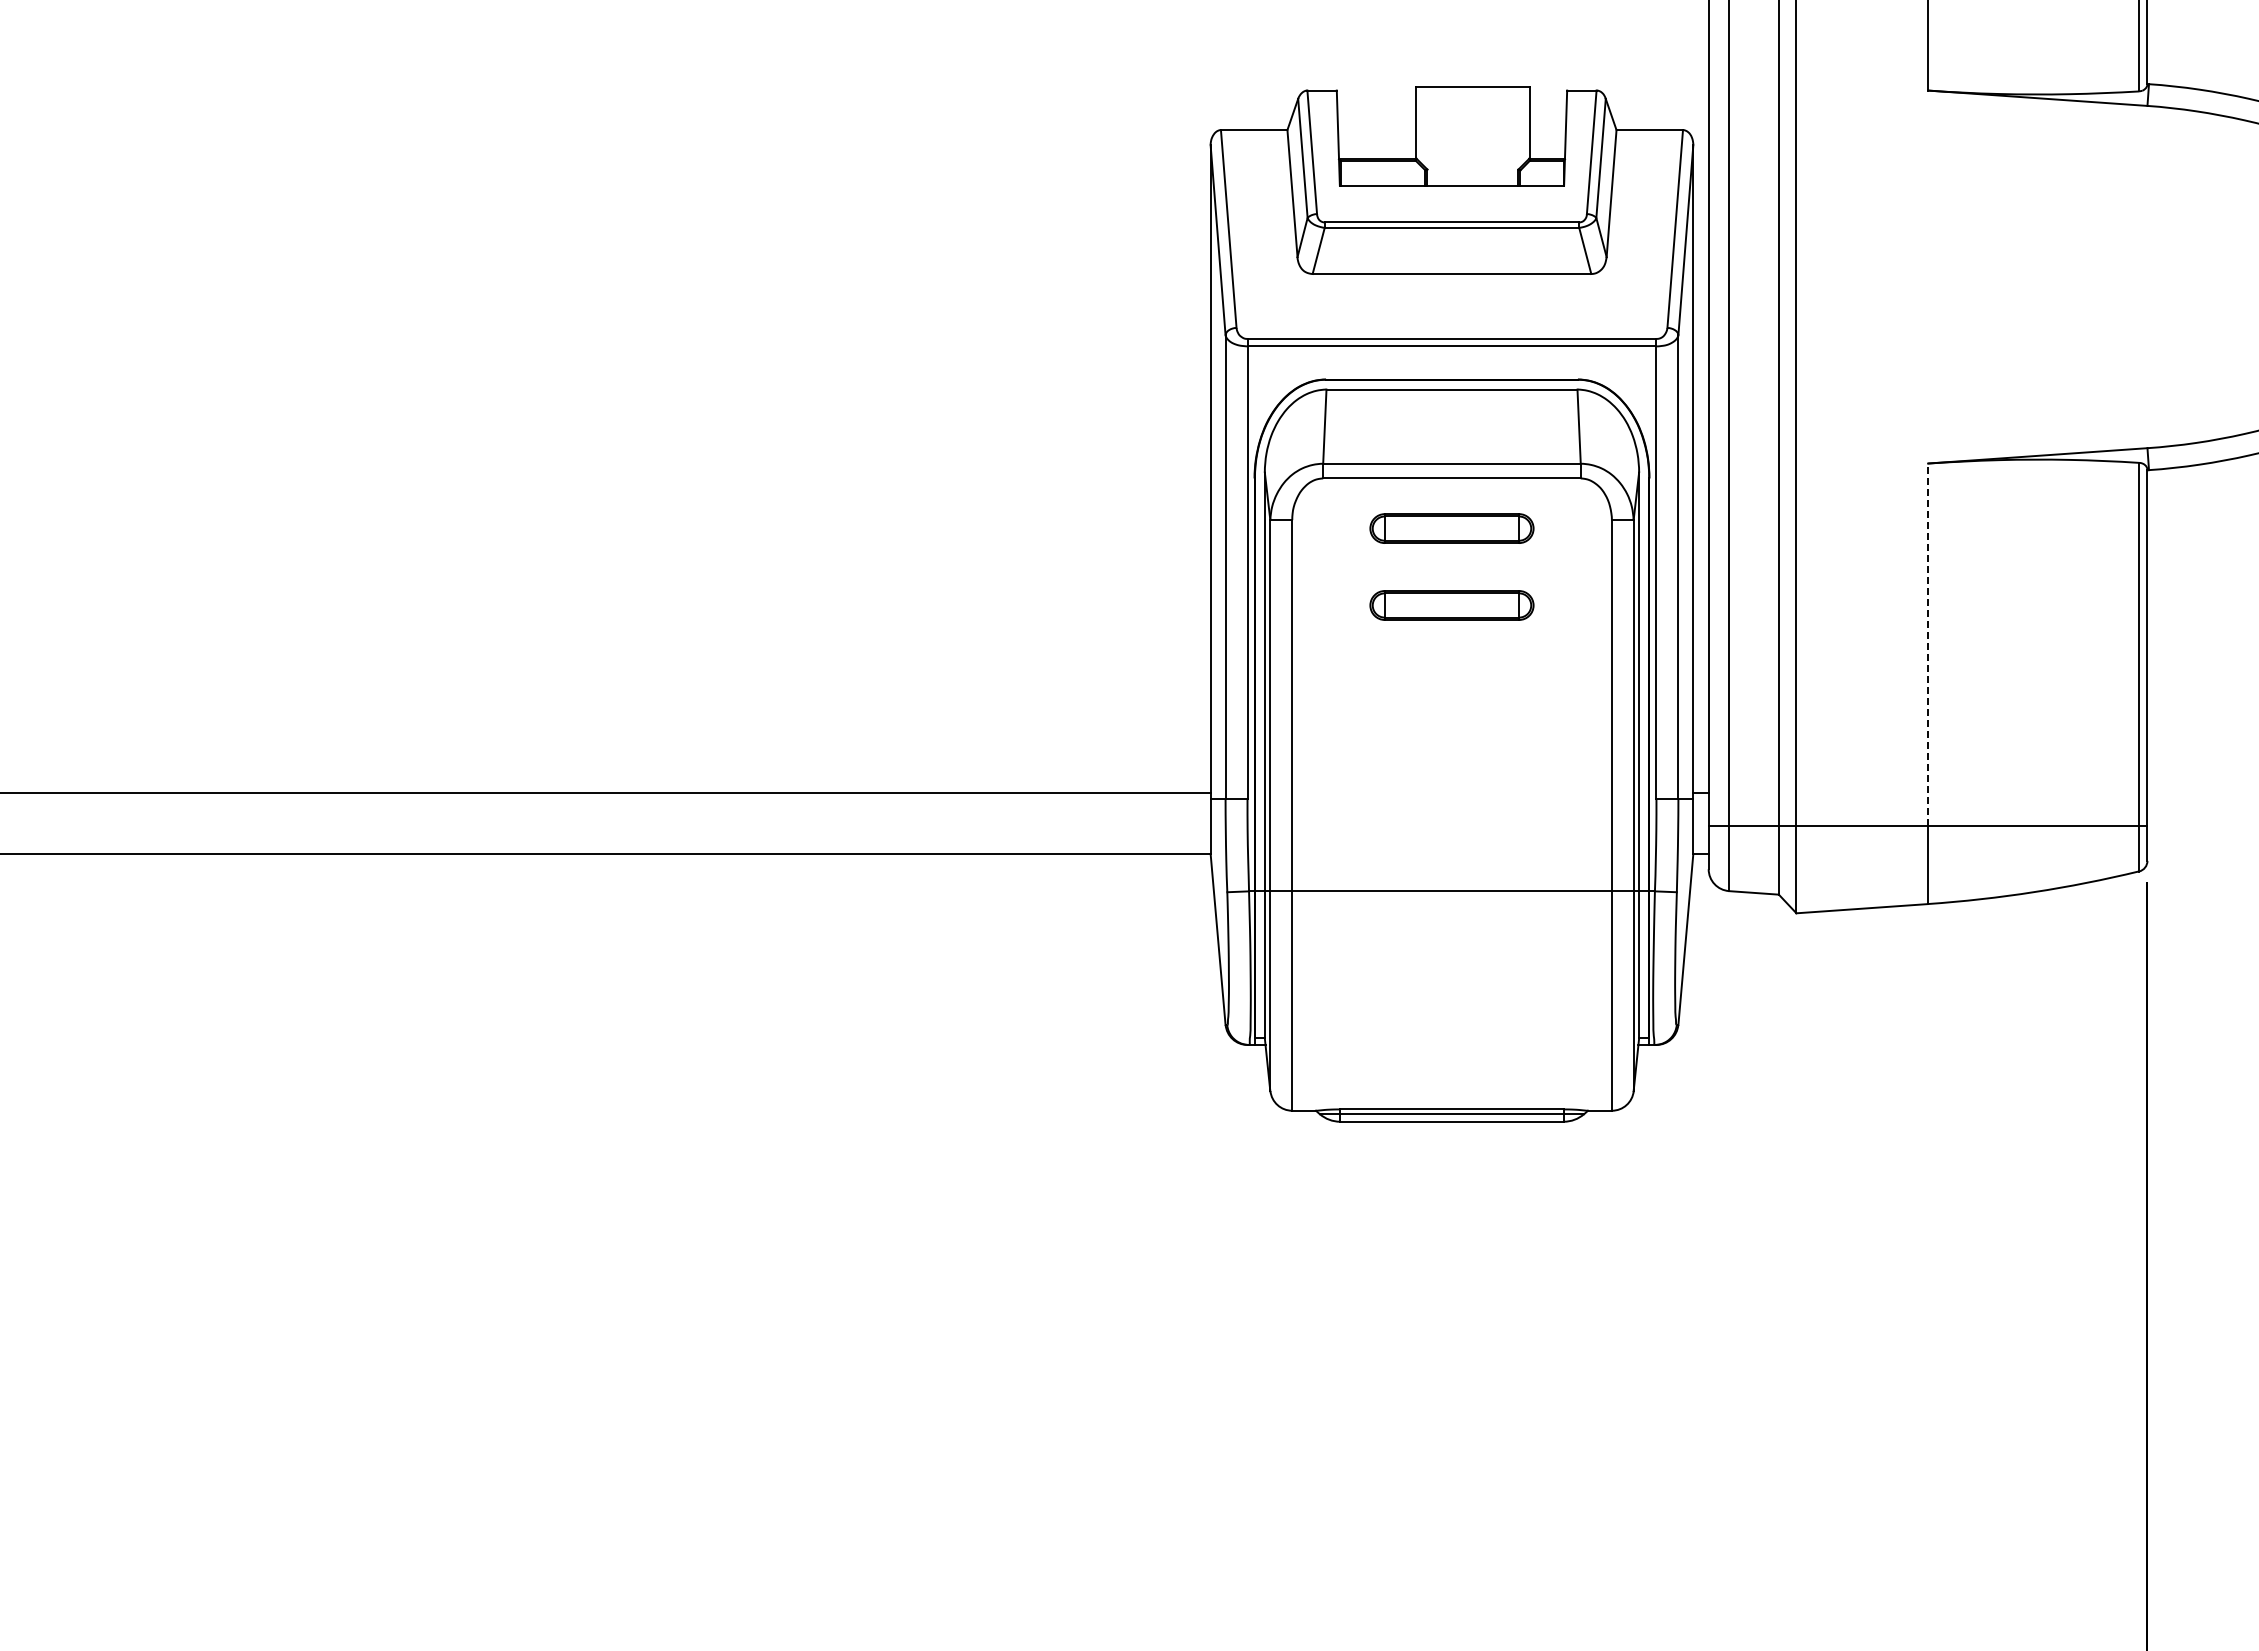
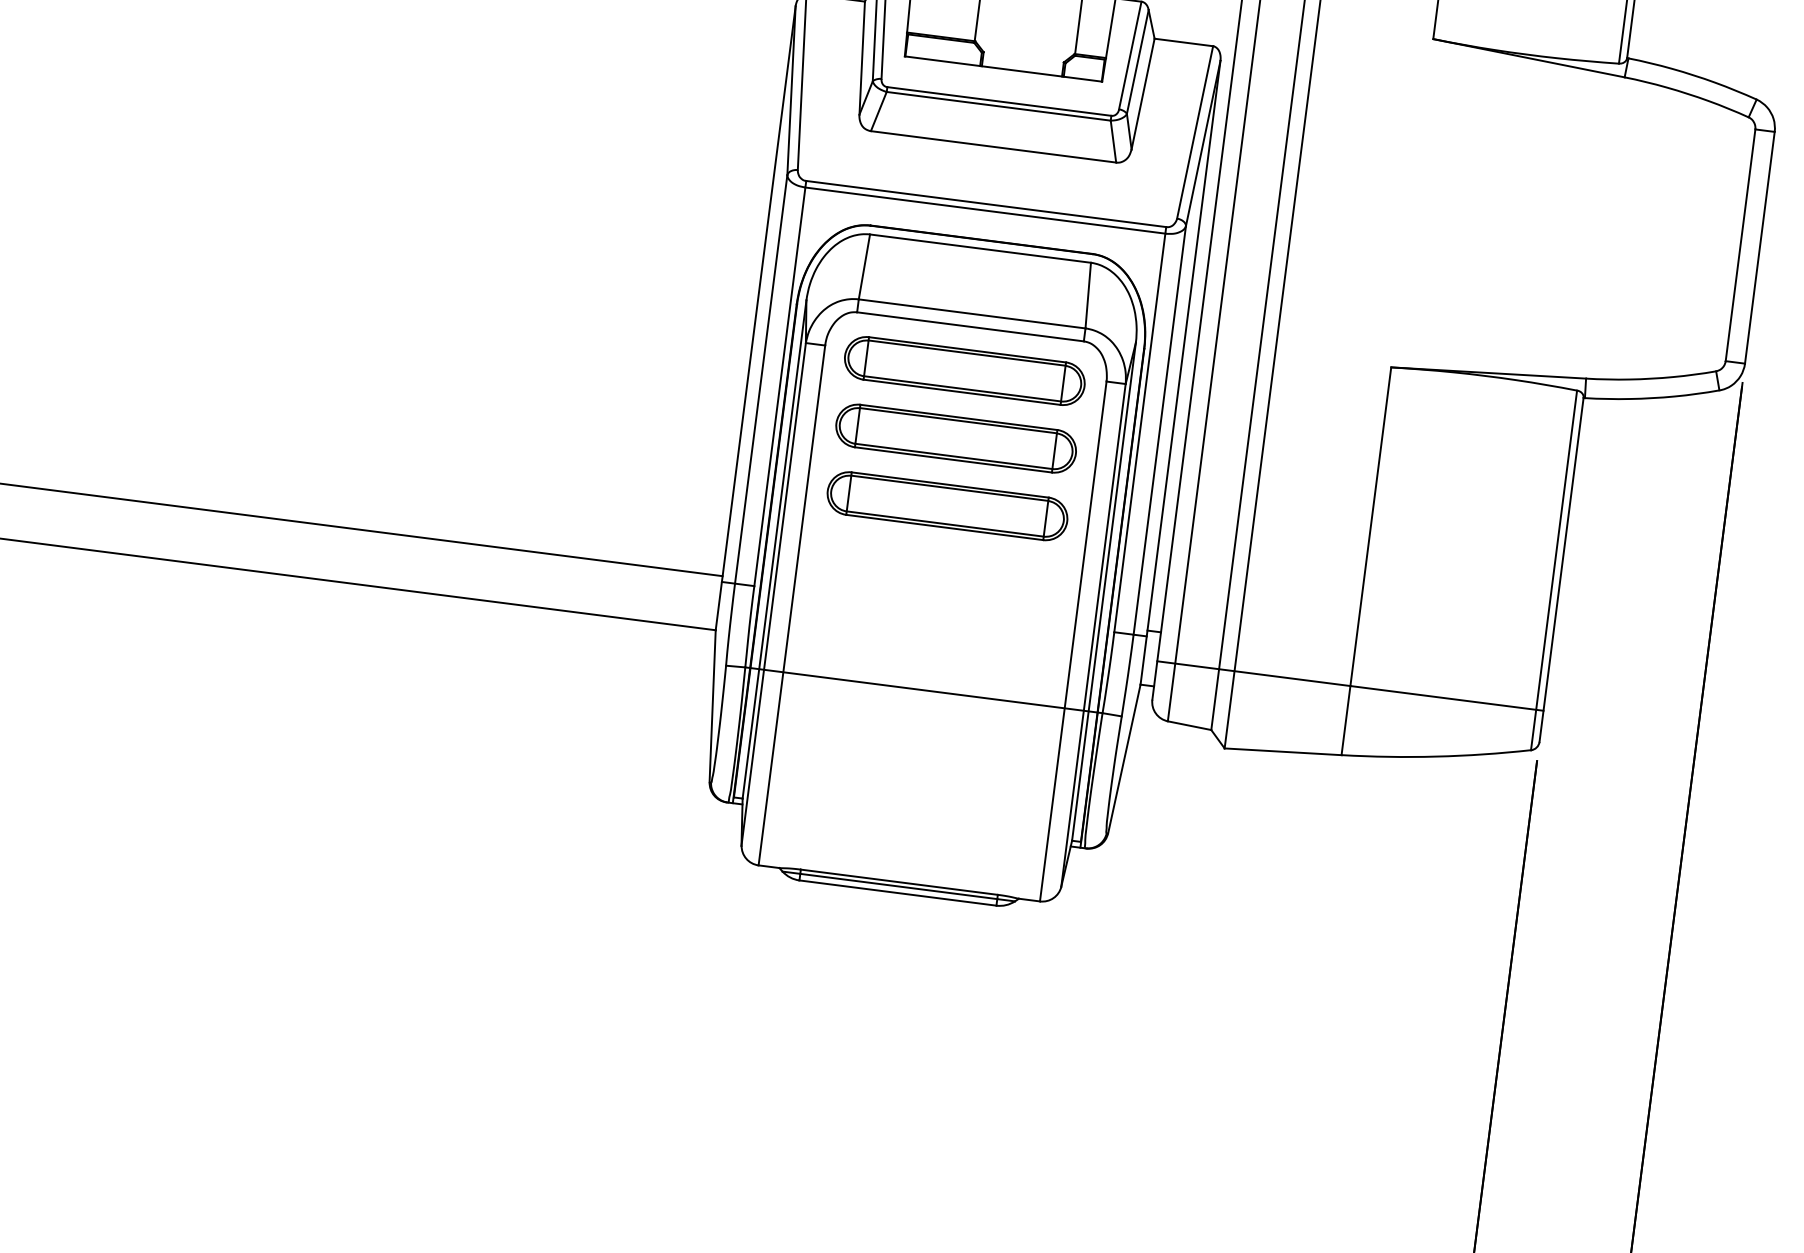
part: (1451, 528) -> (964, 370), size x1.67
part: (1451, 605) -> (955, 438), size x1.67
line: (1928, 644) -> (1371, 526), dashed -> solid
part: (1451, 682) -> (947, 506), added

